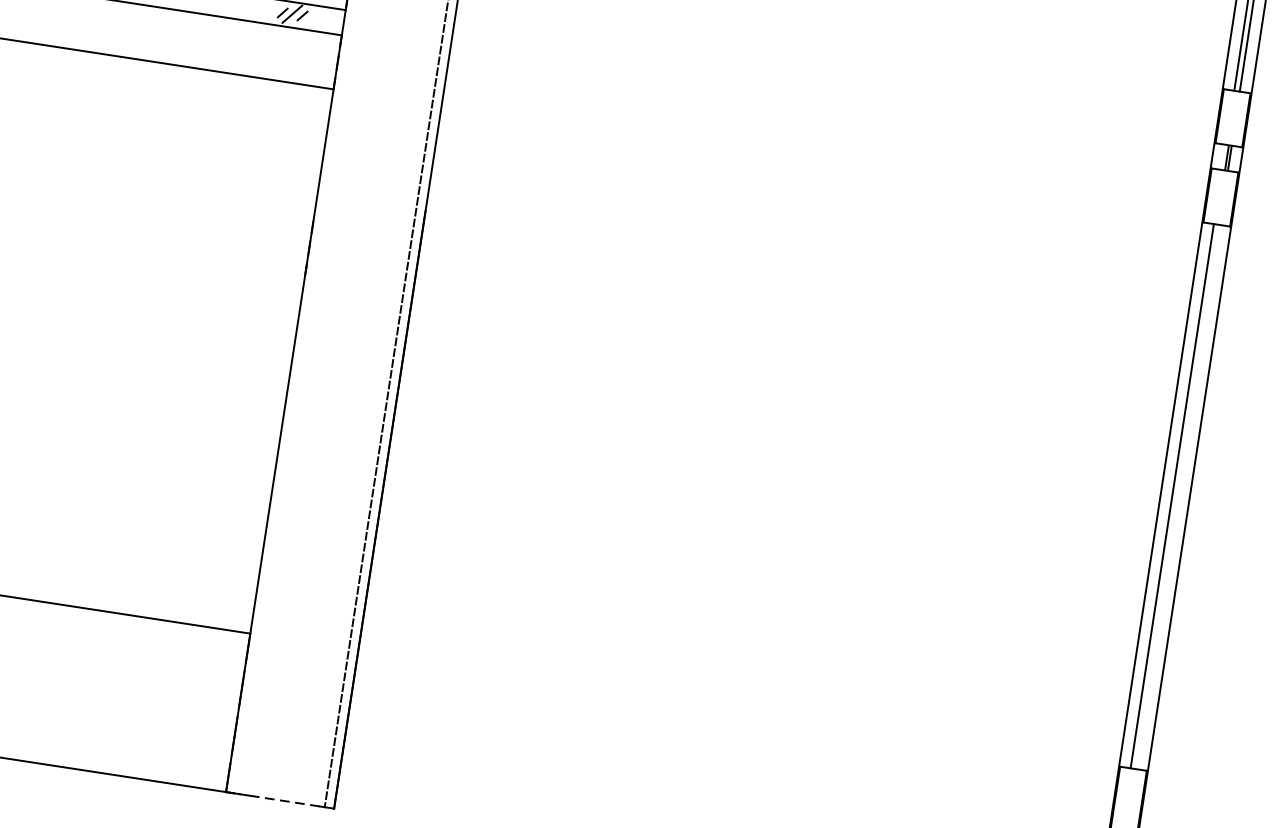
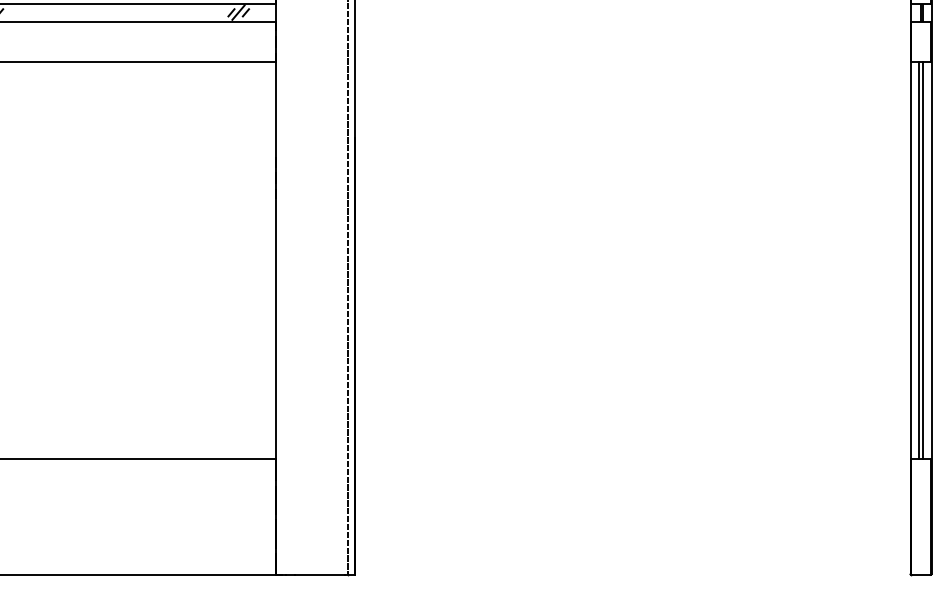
line: (1177, 496) -> (922, 260), added
line: (285, 800) -> (319, 574), dashed -> solid

